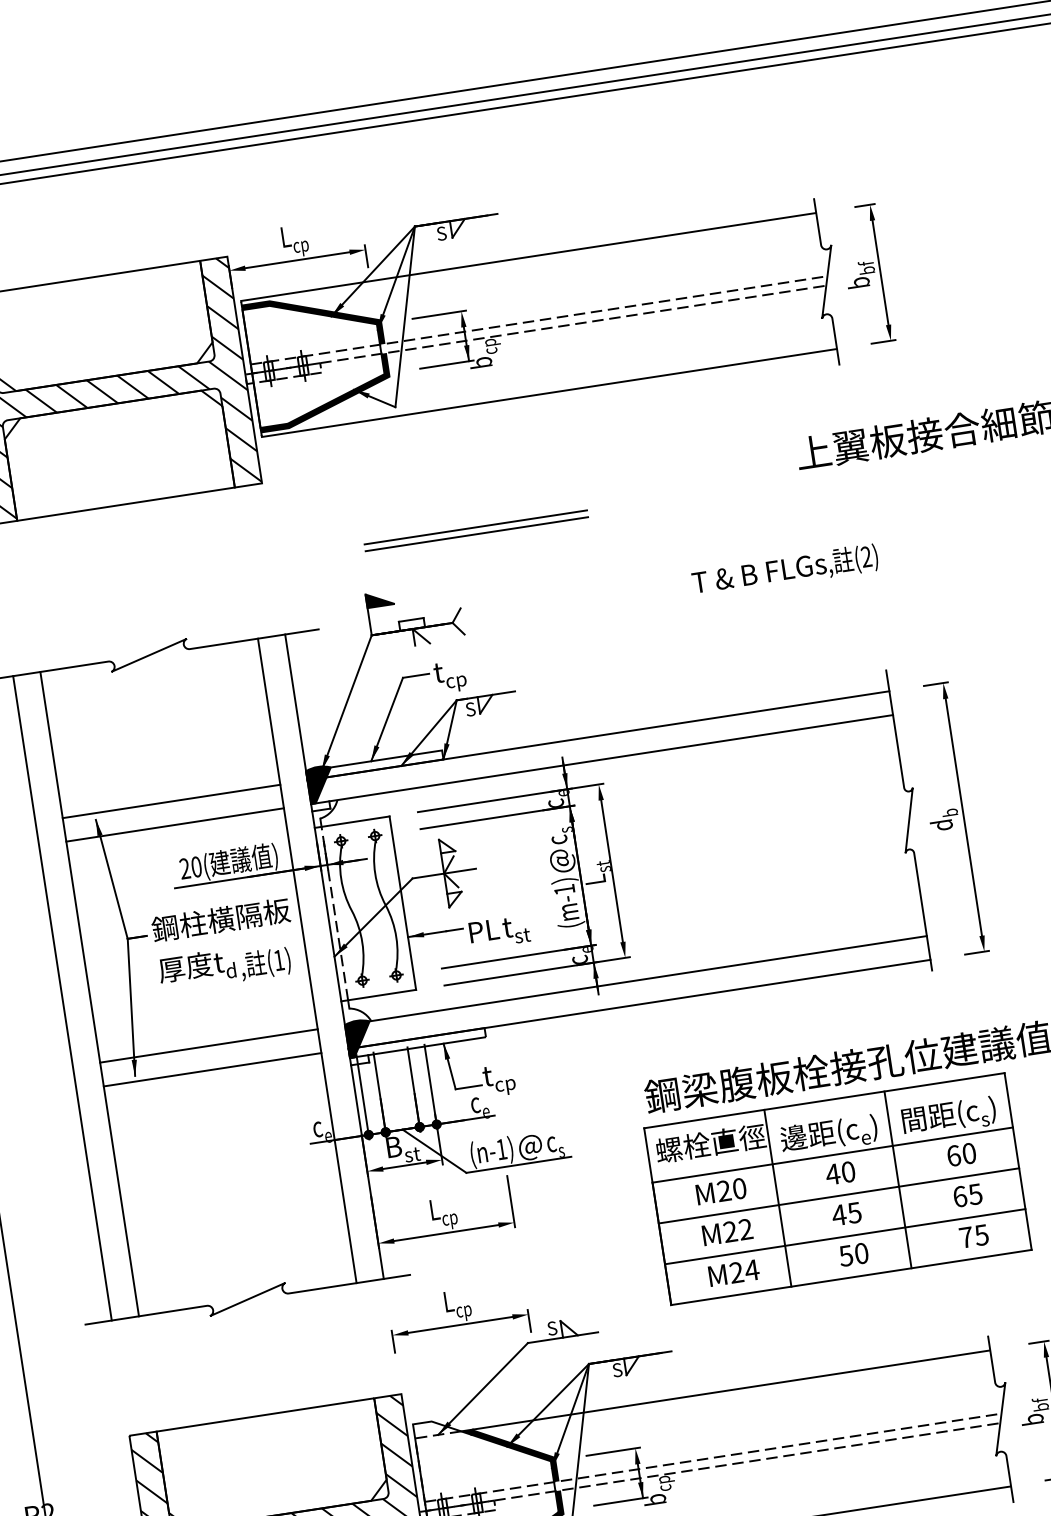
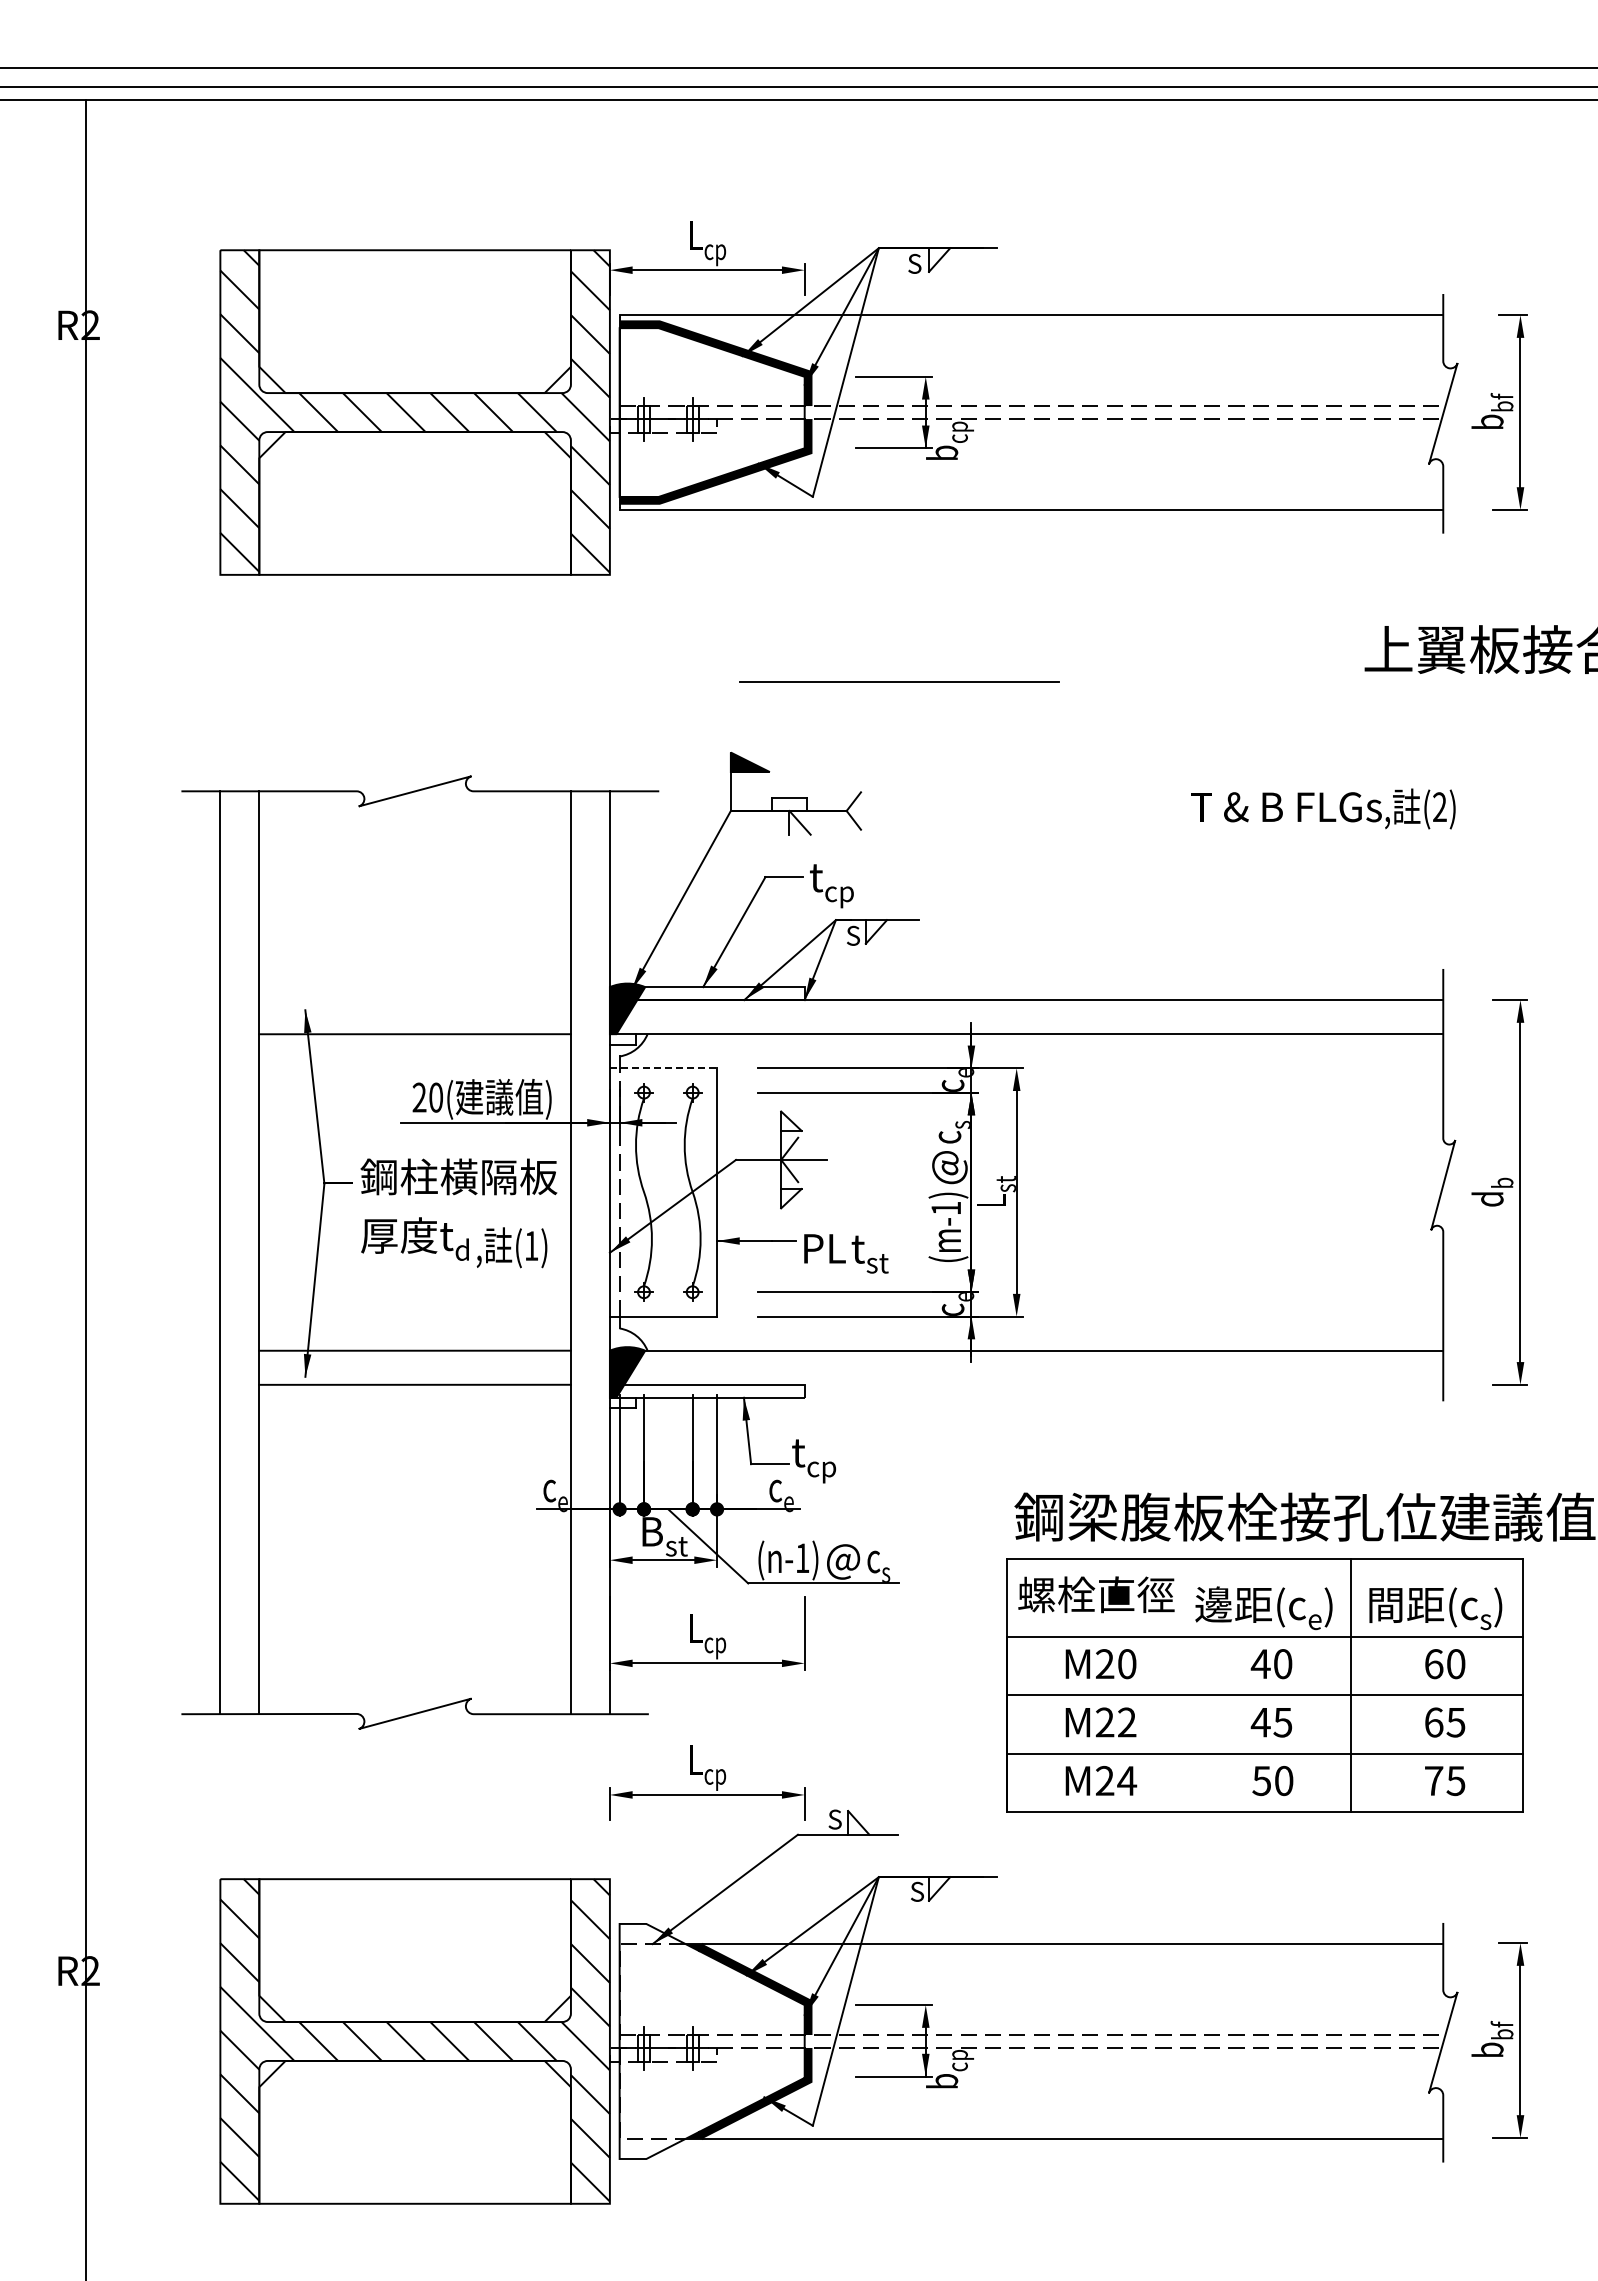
line: (476, 533) -> (899, 691), removed
line: (171, 801) -> (414, 1000), removed
line: (352, 822) -> (663, 1068), solid -> dashed
line: (639, 1004) -> (1026, 1384), removed
line: (777, 1198) -> (1178, 1685), removed

